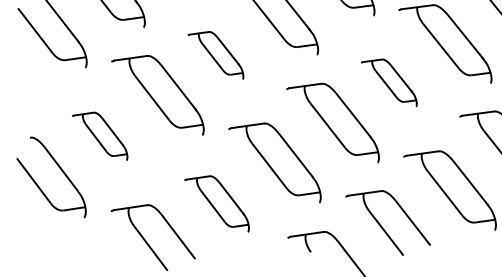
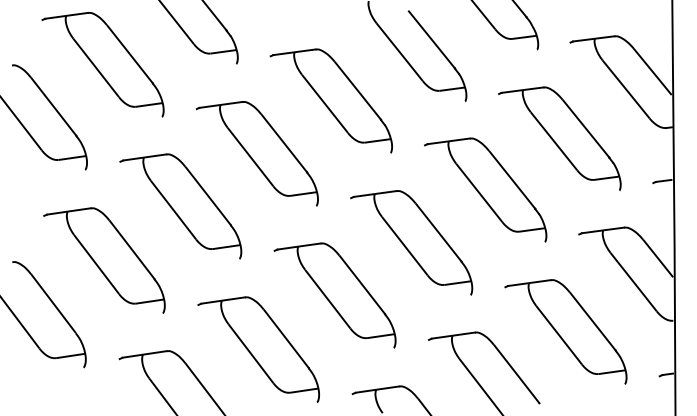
part: (215, 55) -> (256, 153), size x1.67
part: (388, 82) -> (485, 189), size x1.67
part: (99, 136) -> (104, 260), size x1.67
part: (216, 203) -> (258, 349), size x1.43

